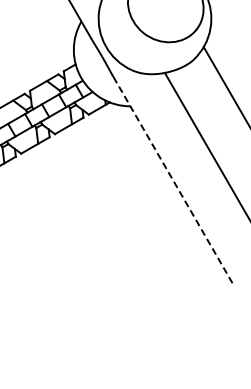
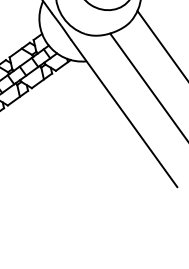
line: (172, 179) -> (124, 113), dashed -> solid

